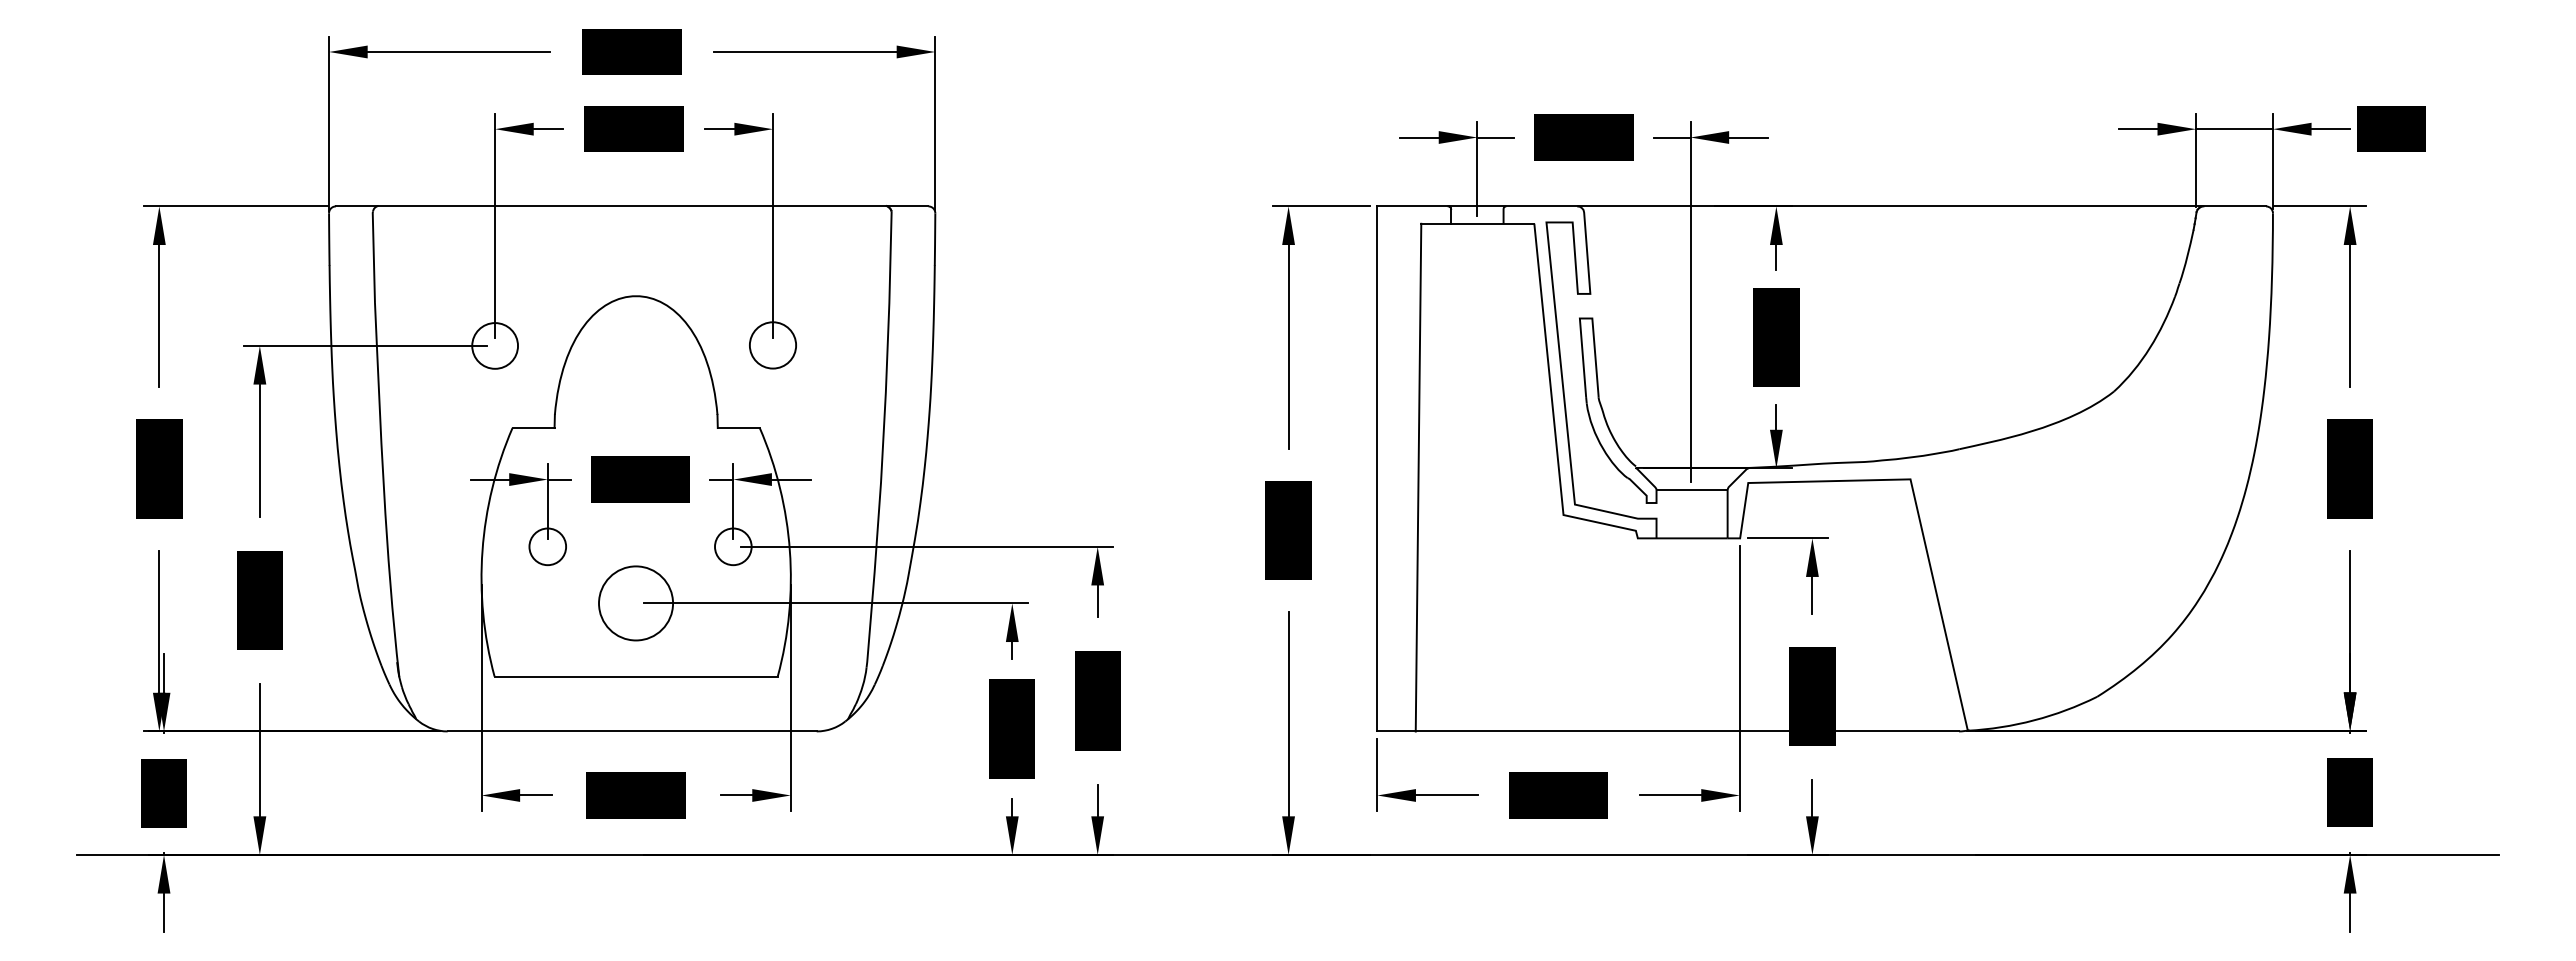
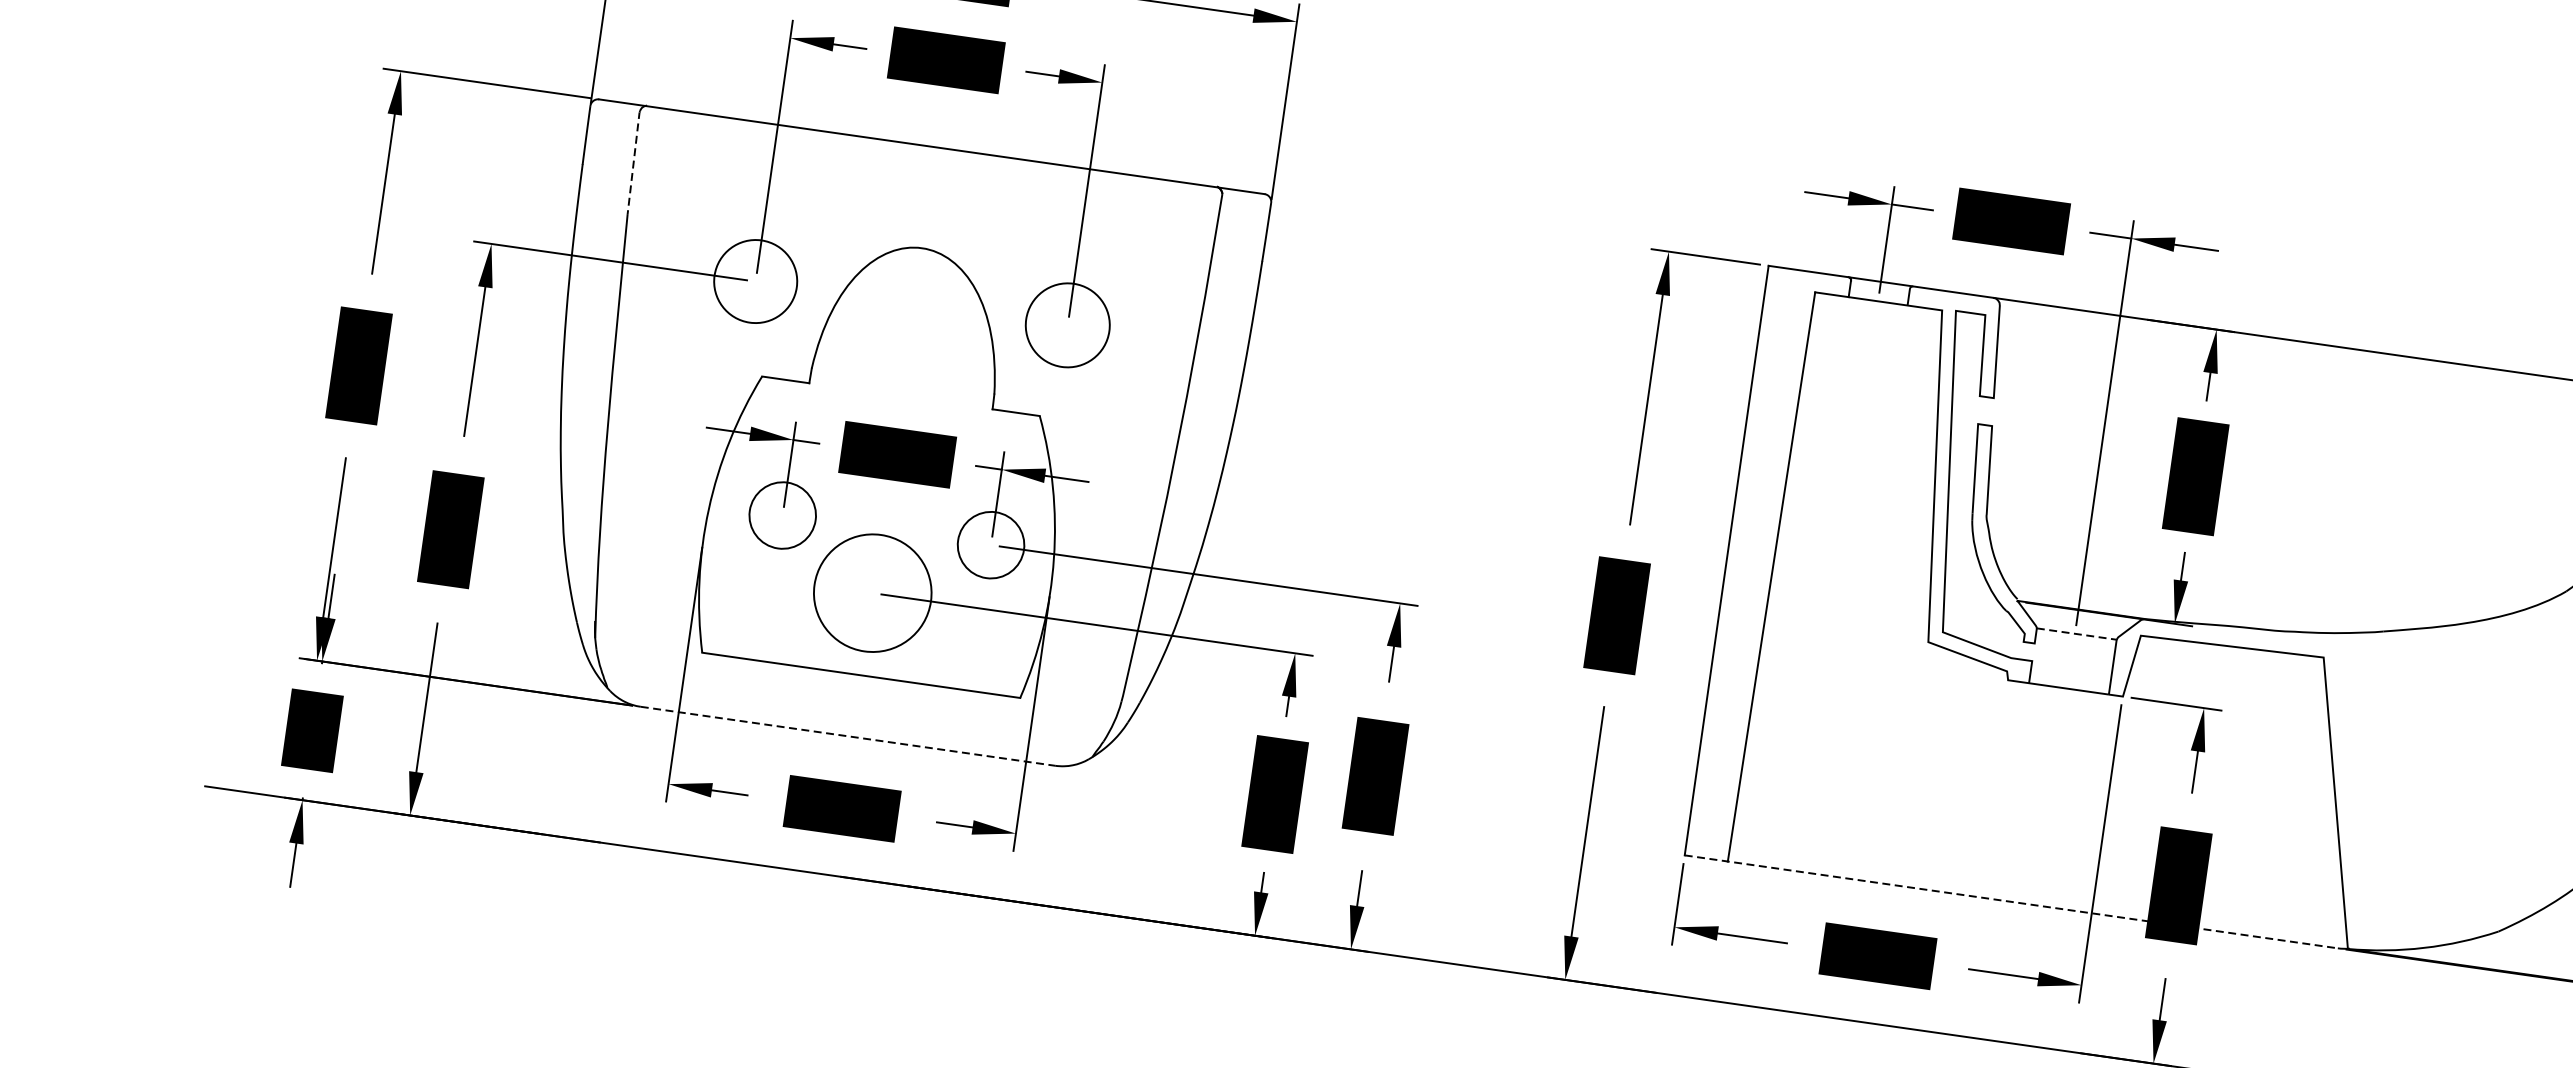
line: (373, 256) -> (633, 161), solid -> dashed
circle: (495, 345) -> (756, 281), size x1.6
circle: (772, 345) -> (1067, 325), size x1.6
line: (1692, 489) -> (2077, 634), solid -> dashed
circle: (547, 546) -> (782, 515), size x1.6
circle: (733, 546) -> (991, 544), size x1.6
circle: (636, 603) -> (873, 593), size x1.4
line: (632, 731) -> (848, 736), solid -> dashed
line: (1668, 731) -> (2011, 901), solid -> dashed

